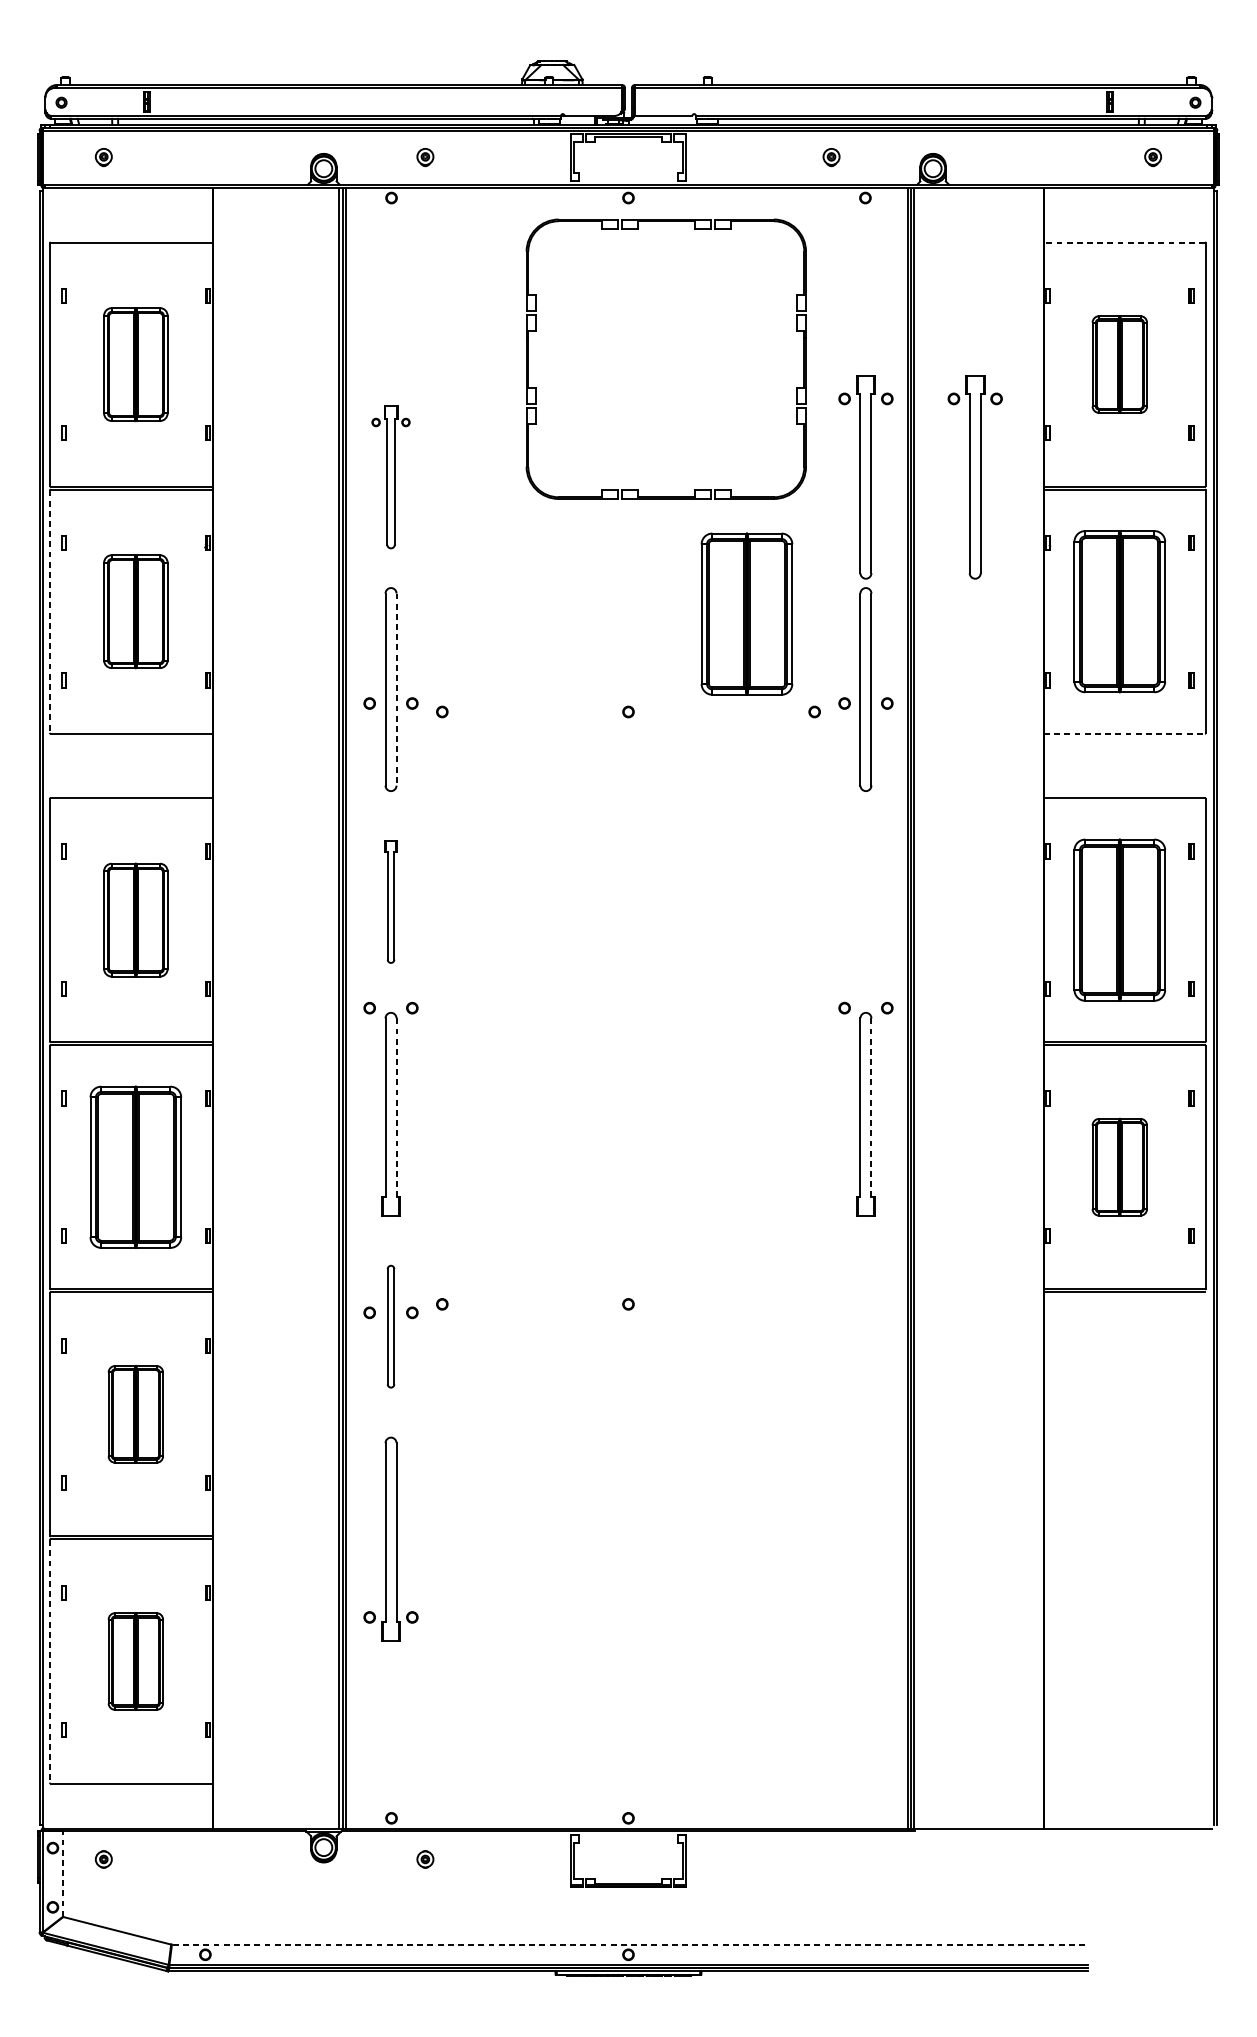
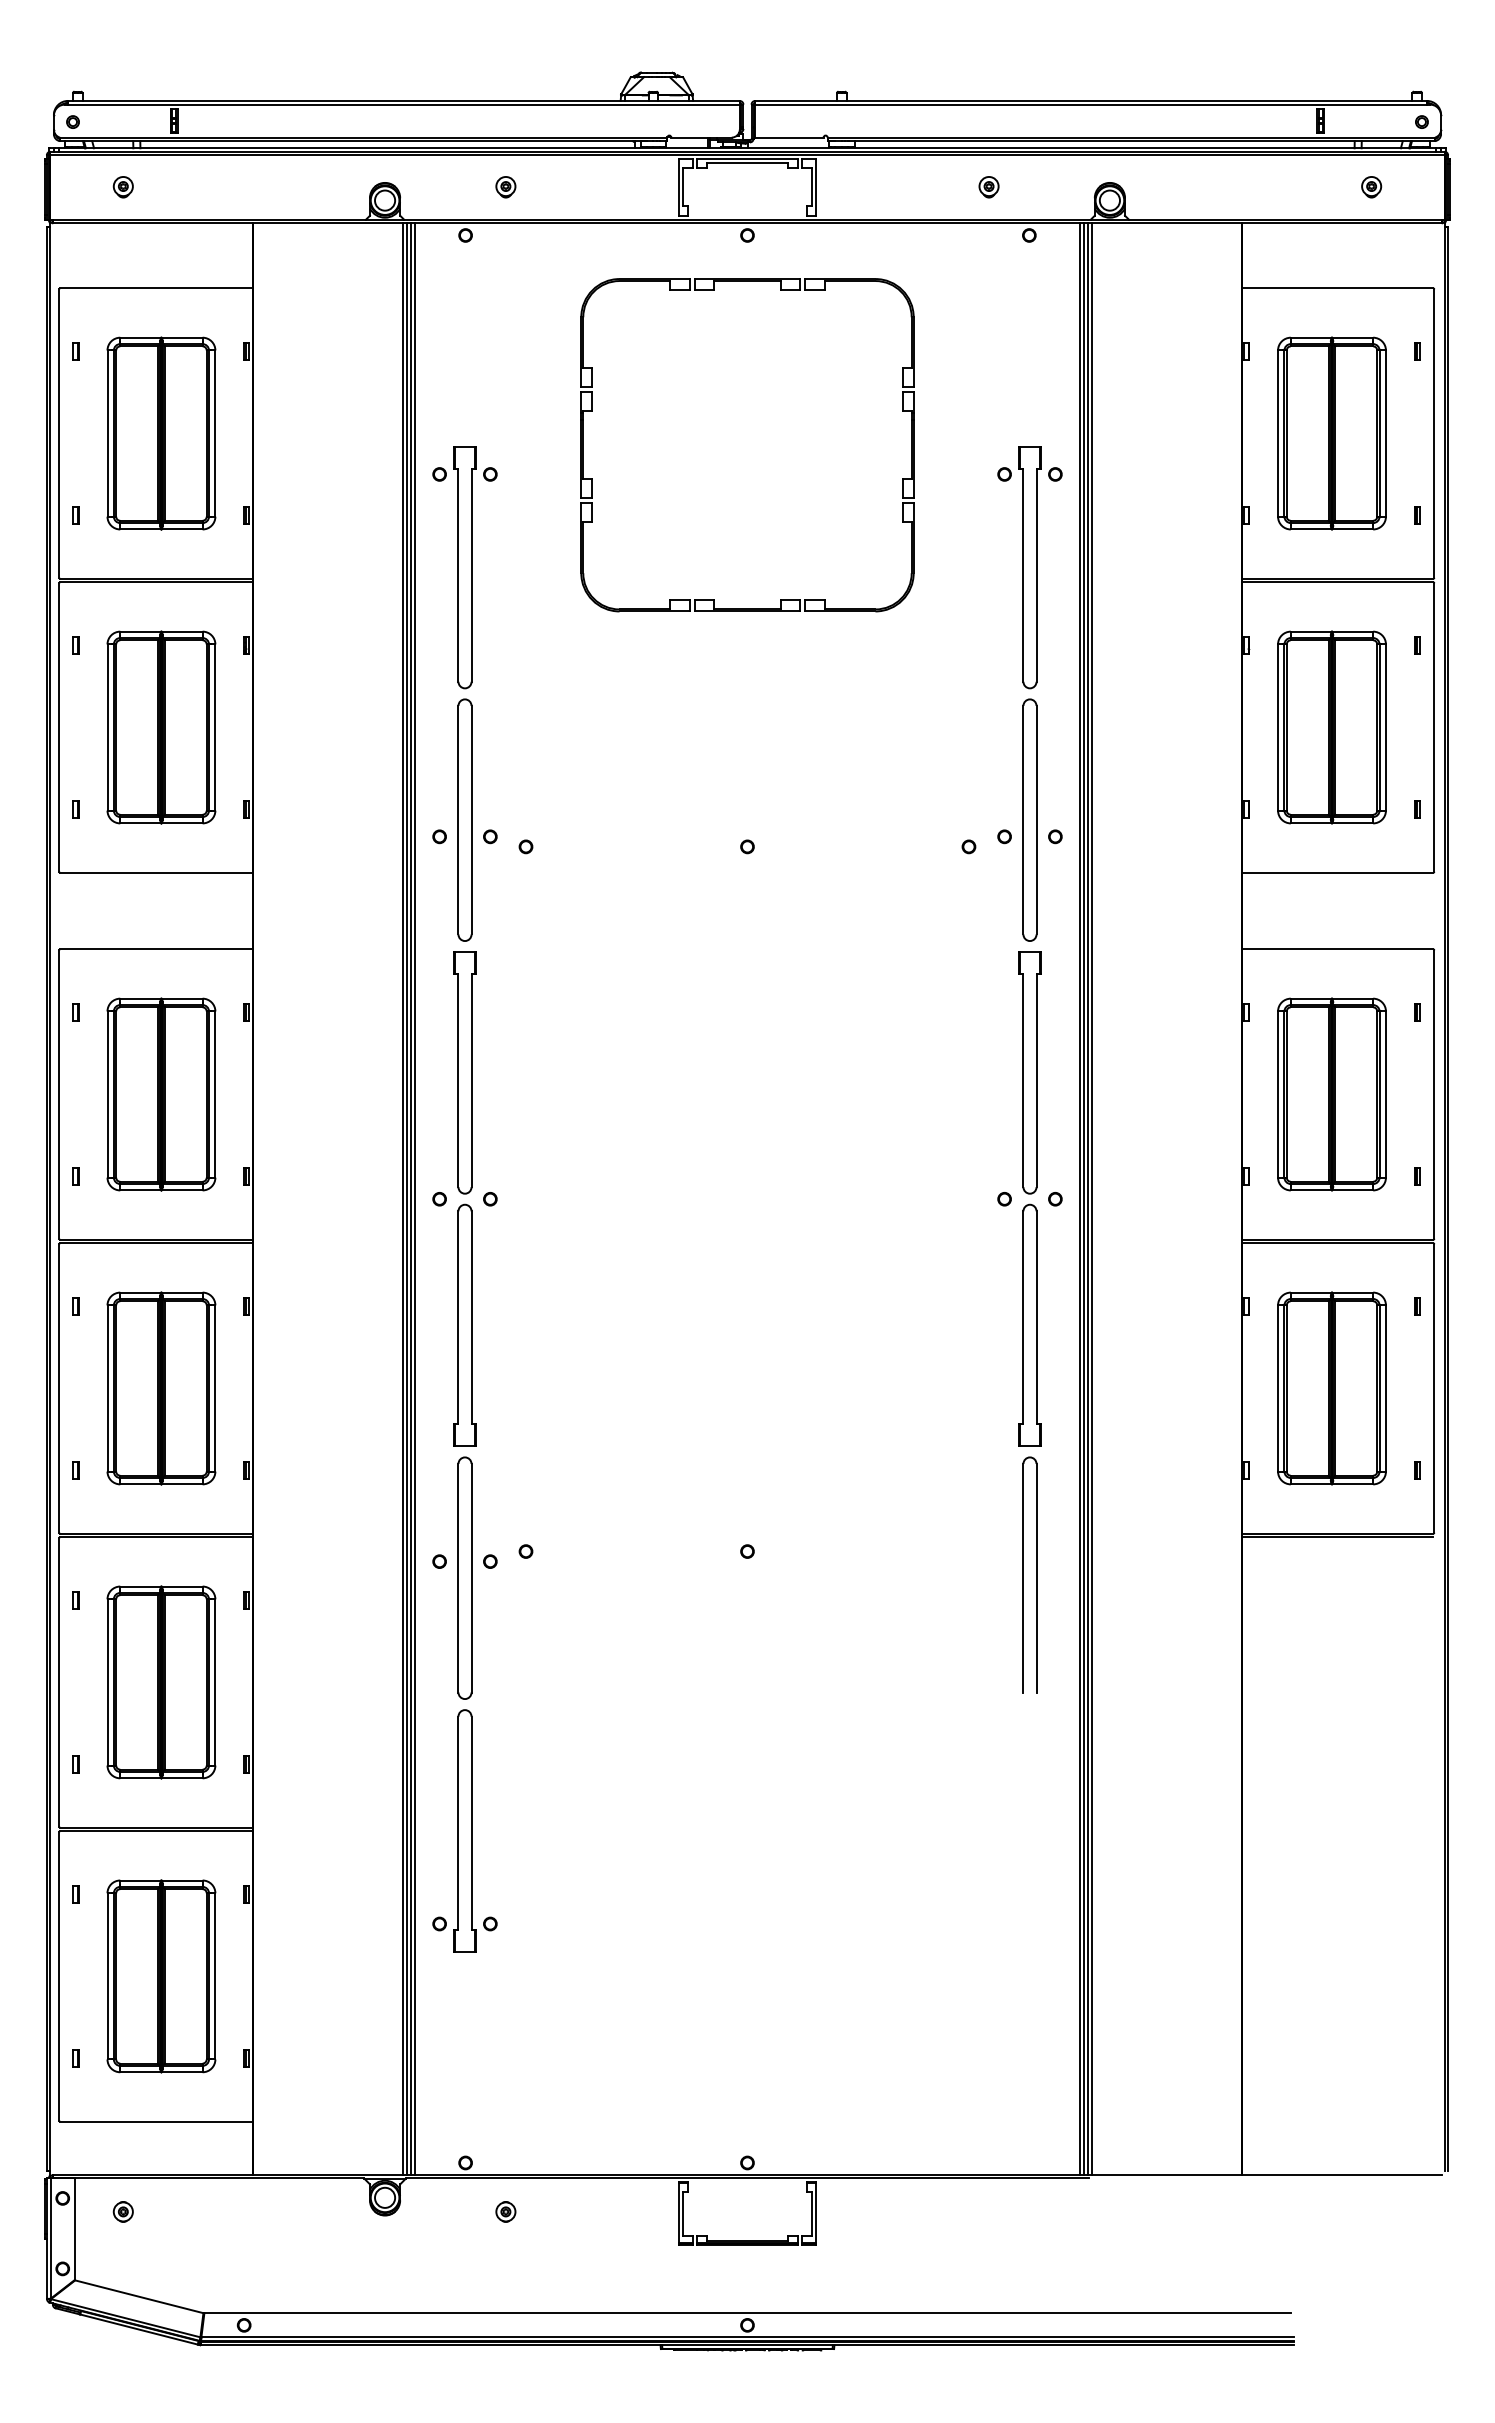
line: (1124, 242) -> (1337, 288), dashed -> solid
part: (135, 364) -> (161, 433), size x1.43
part: (1119, 364) -> (1331, 433), size x1.67
part: (390, 477) -> (464, 567), size x1.43
part: (974, 477) -> (1159, 567), removed
part: (638, 488) -> (714, 599), moved
part: (135, 611) -> (161, 727), size x1.43
line: (50, 612) -> (59, 728), dashed -> solid
part: (747, 614) -> (888, 730), removed
line: (396, 689) -> (471, 820), dashed -> solid
line: (1124, 733) -> (1337, 872), dashed -> solid
part: (390, 901) -> (464, 1072), size x1.67
part: (865, 901) -> (1029, 1072), added
part: (135, 920) -> (161, 1094), size x1.43
line: (348, 1008) -> (414, 1199), added
line: (917, 1008) -> (1091, 1199), added
line: (396, 1108) -> (471, 1318), dashed -> solid
line: (871, 1108) -> (1036, 1318), dashed -> solid
part: (1119, 1167) -> (1331, 1388), size x1.67
part: (865, 1323) -> (1029, 1574), added
part: (390, 1326) -> (464, 1577), size x1.67
part: (135, 1414) -> (161, 1682), size x1.67
line: (50, 1661) -> (59, 1976), dashed -> solid
part: (135, 1661) -> (161, 1976), size x1.67
line: (62, 1874) -> (74, 2229), dashed -> solid
line: (628, 1944) -> (747, 2313), dashed -> solid

